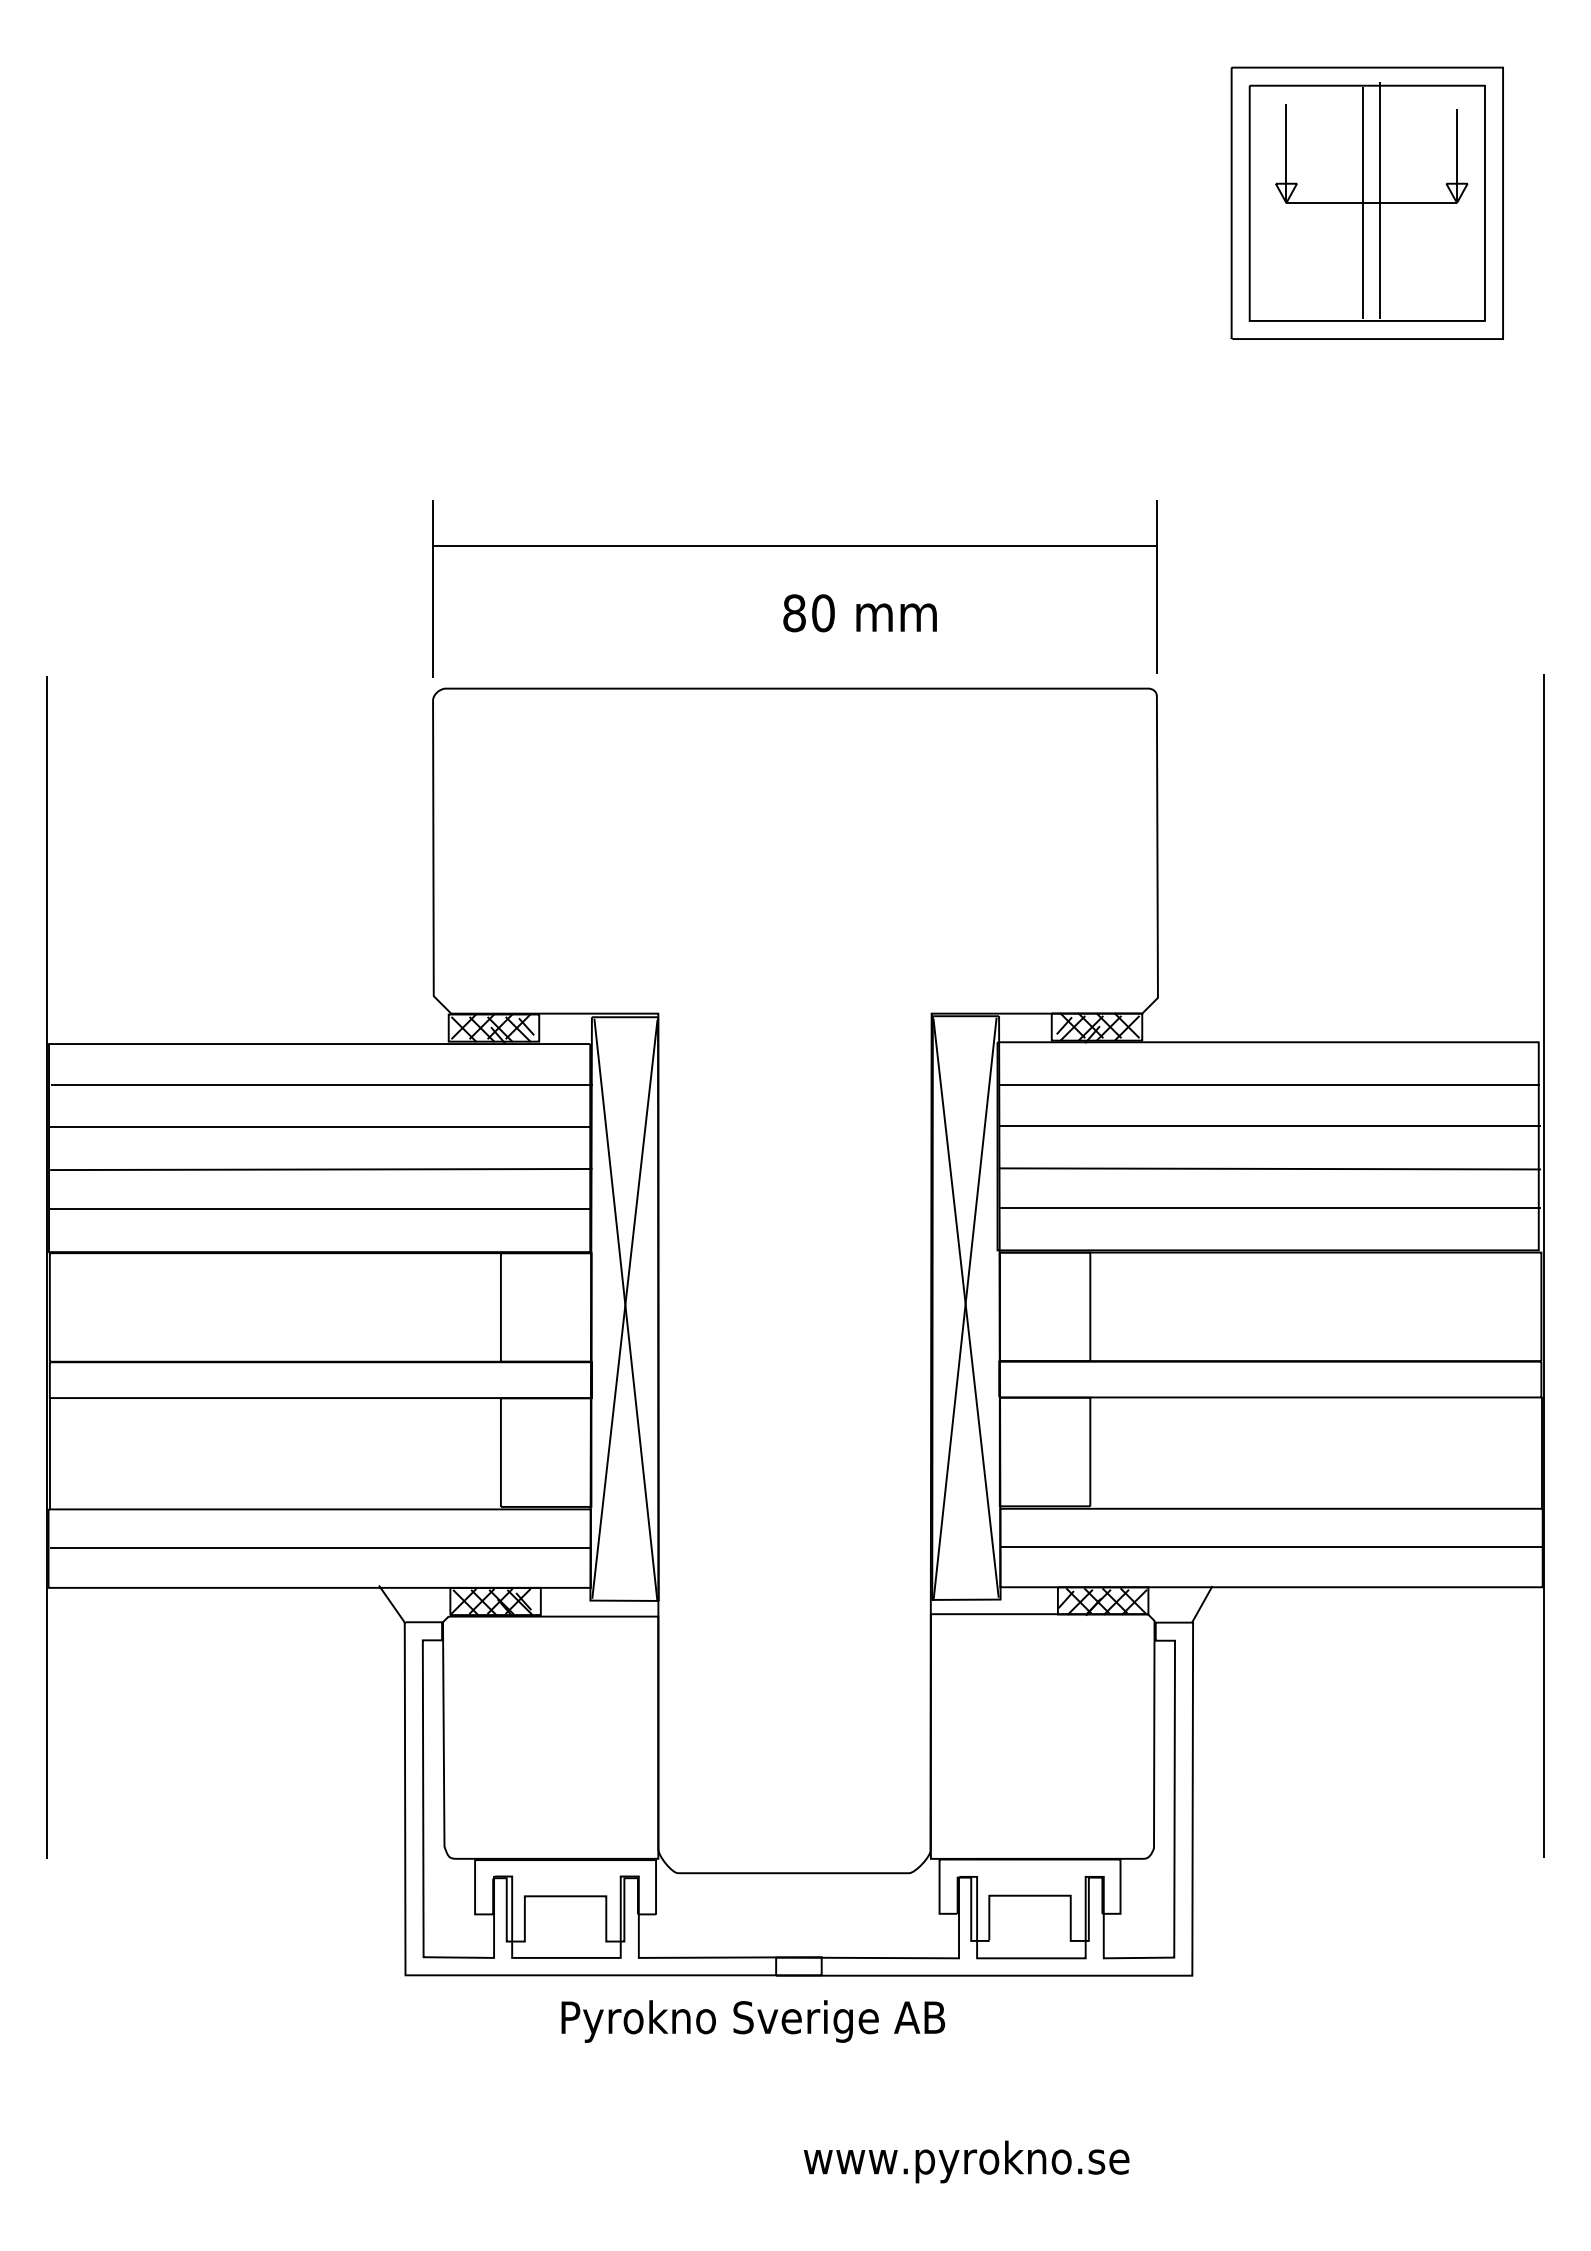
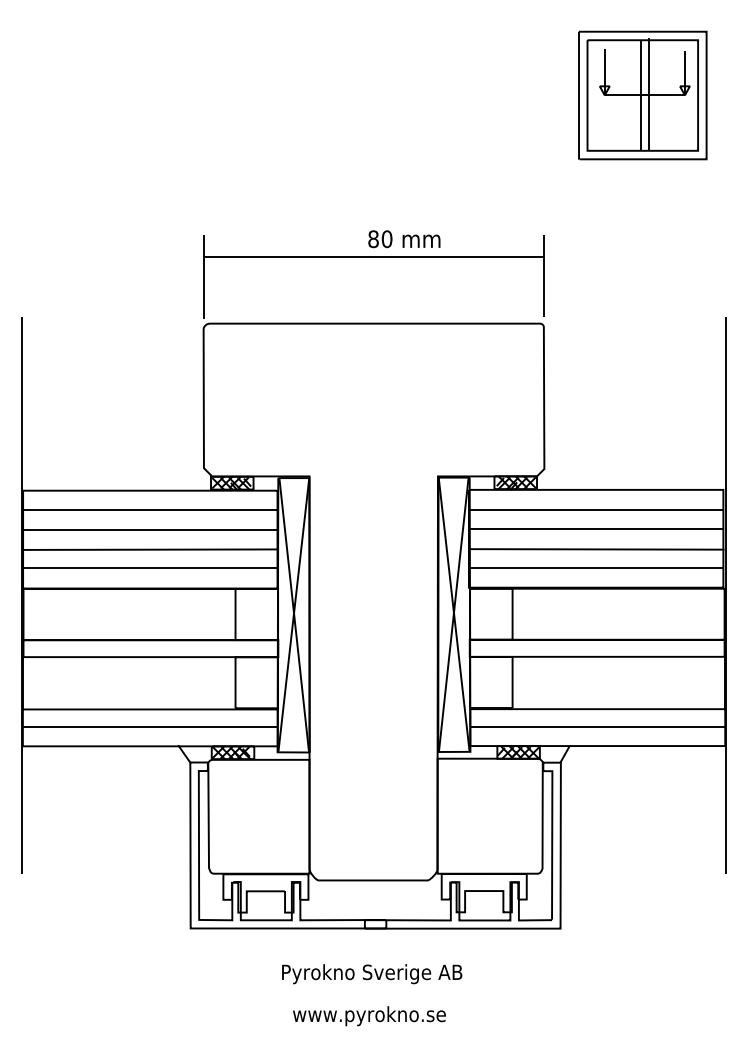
text: (860, 613) -> (404, 239), moved
text: (754, 2022) -> (372, 974), moved
text: (966, 2162) -> (369, 1016), moved

